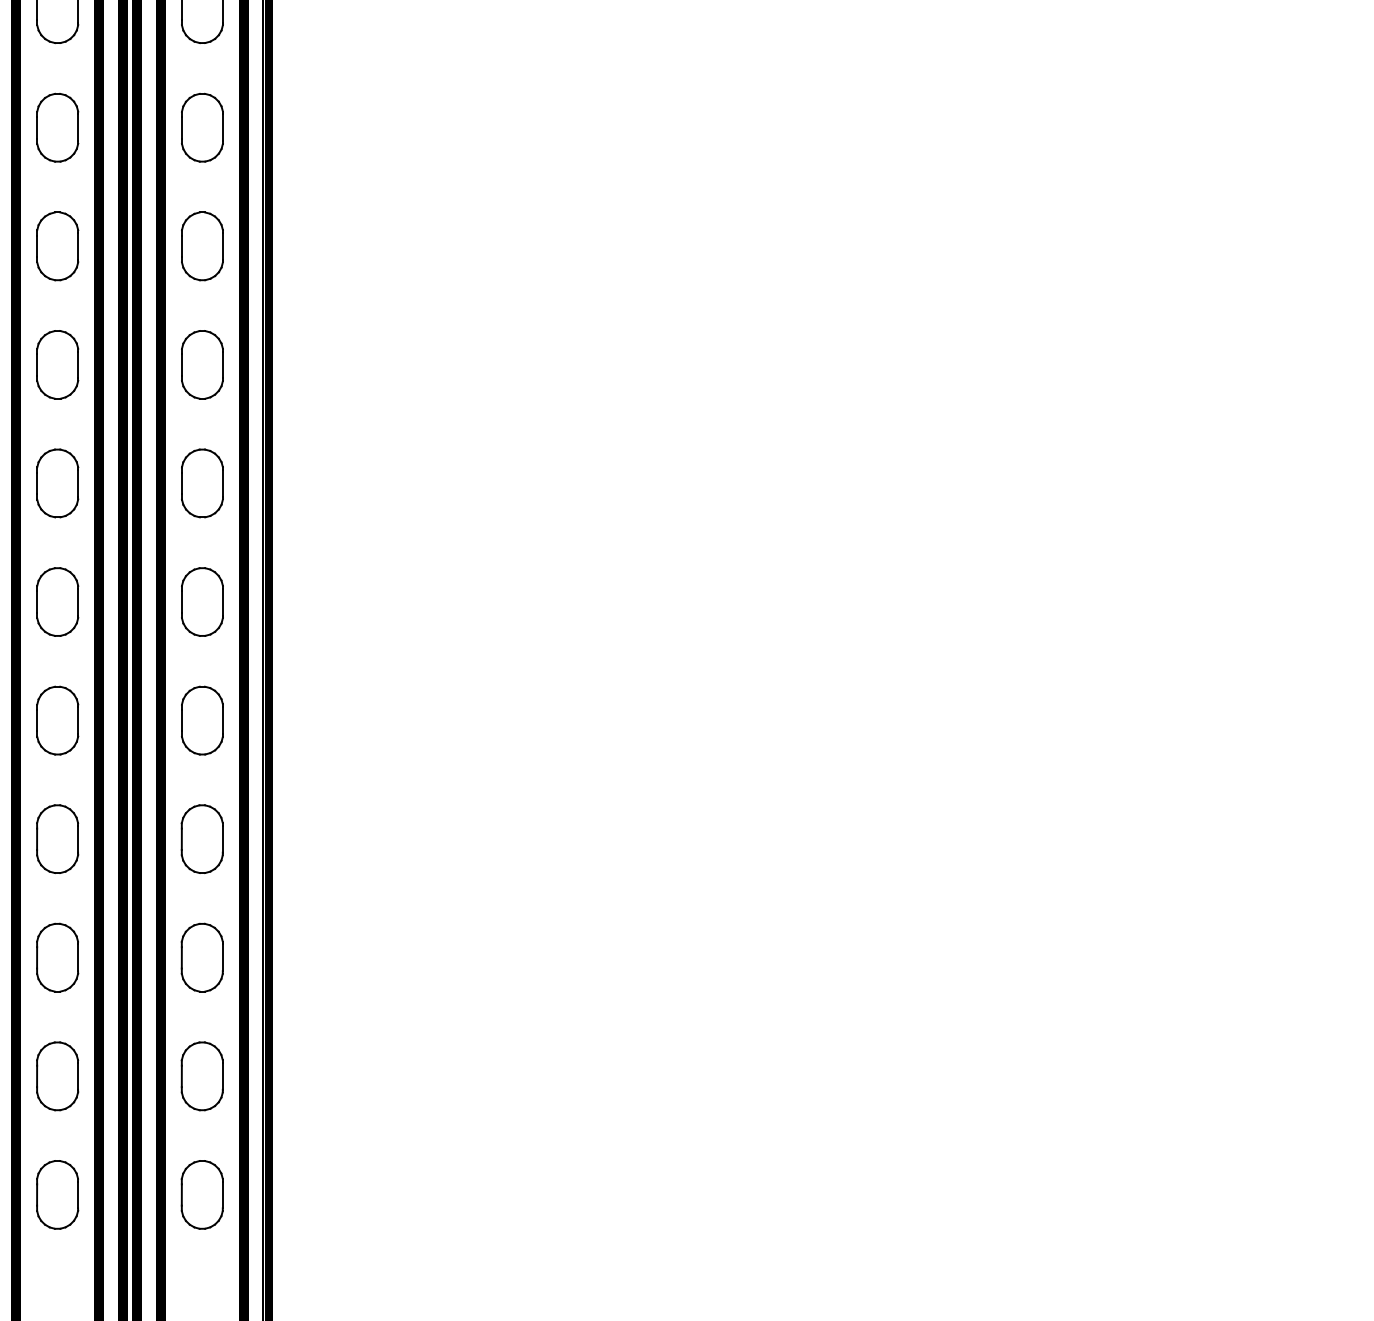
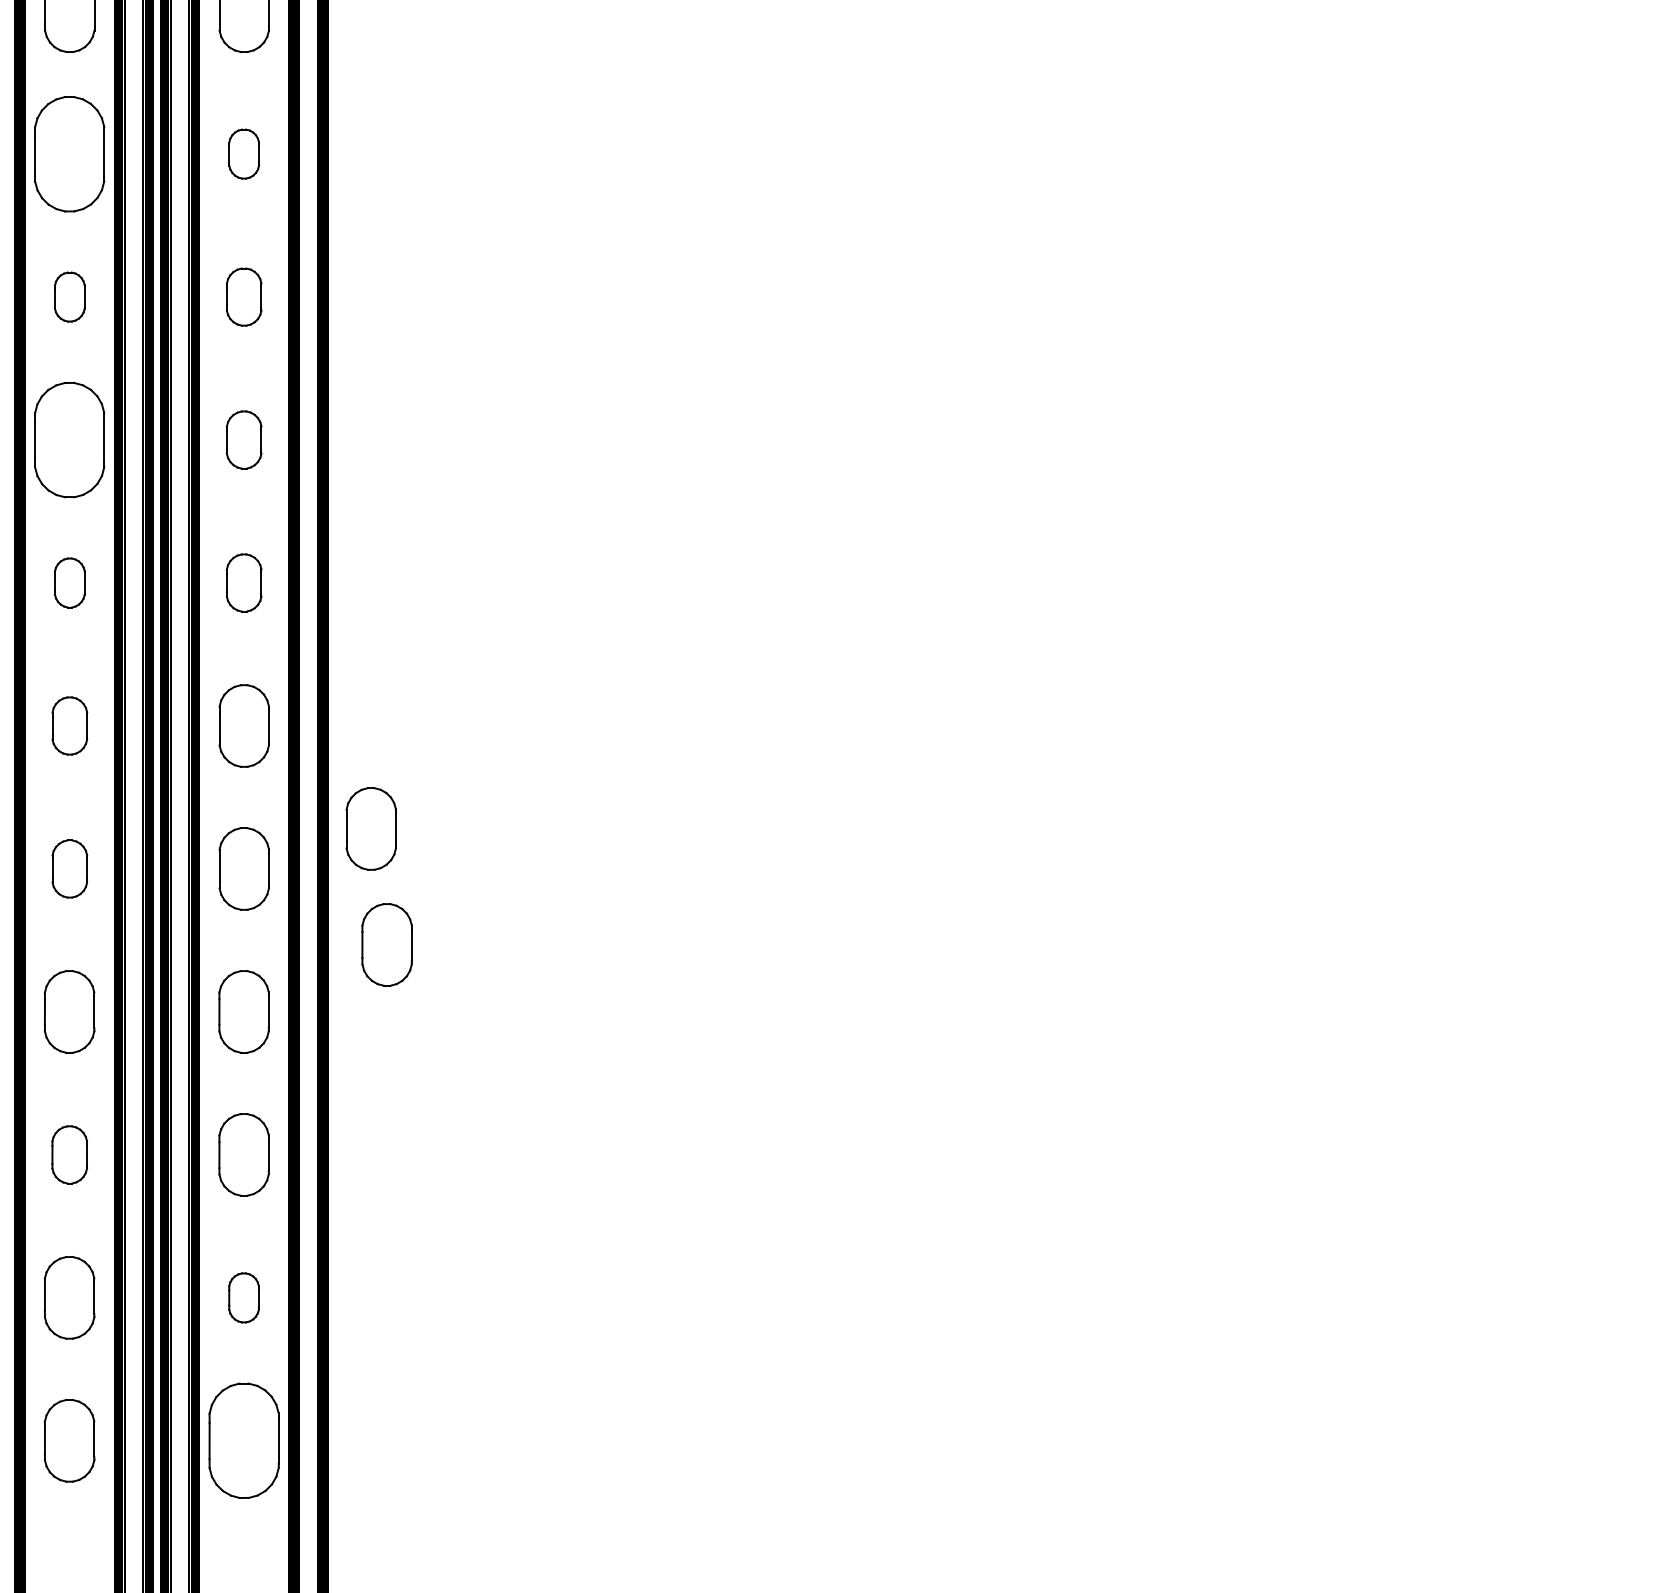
part: (57, 127) -> (69, 153), size x1.4
part: (201, 127) -> (243, 153), size x0.6
part: (57, 245) -> (69, 296), size x0.6
part: (201, 245) -> (243, 296), size x0.7
part: (57, 364) -> (69, 439), size x1.4
part: (201, 364) -> (243, 439), size x0.7
part: (57, 483) -> (69, 582), size x0.6
part: (201, 483) -> (243, 582), size x0.7
part: (57, 601) -> (69, 725), size x0.7
part: (307, 687) -> (370, 828), added
part: (57, 720) -> (69, 868), size x0.7
part: (320, 783) -> (386, 944), added
part: (57, 957) -> (69, 1154), size x0.7
part: (201, 1076) -> (243, 1297), size x0.6
part: (201, 1194) -> (243, 1440), size x1.4

